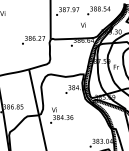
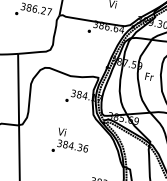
text: (61, 115) -> (70, 142), moved

